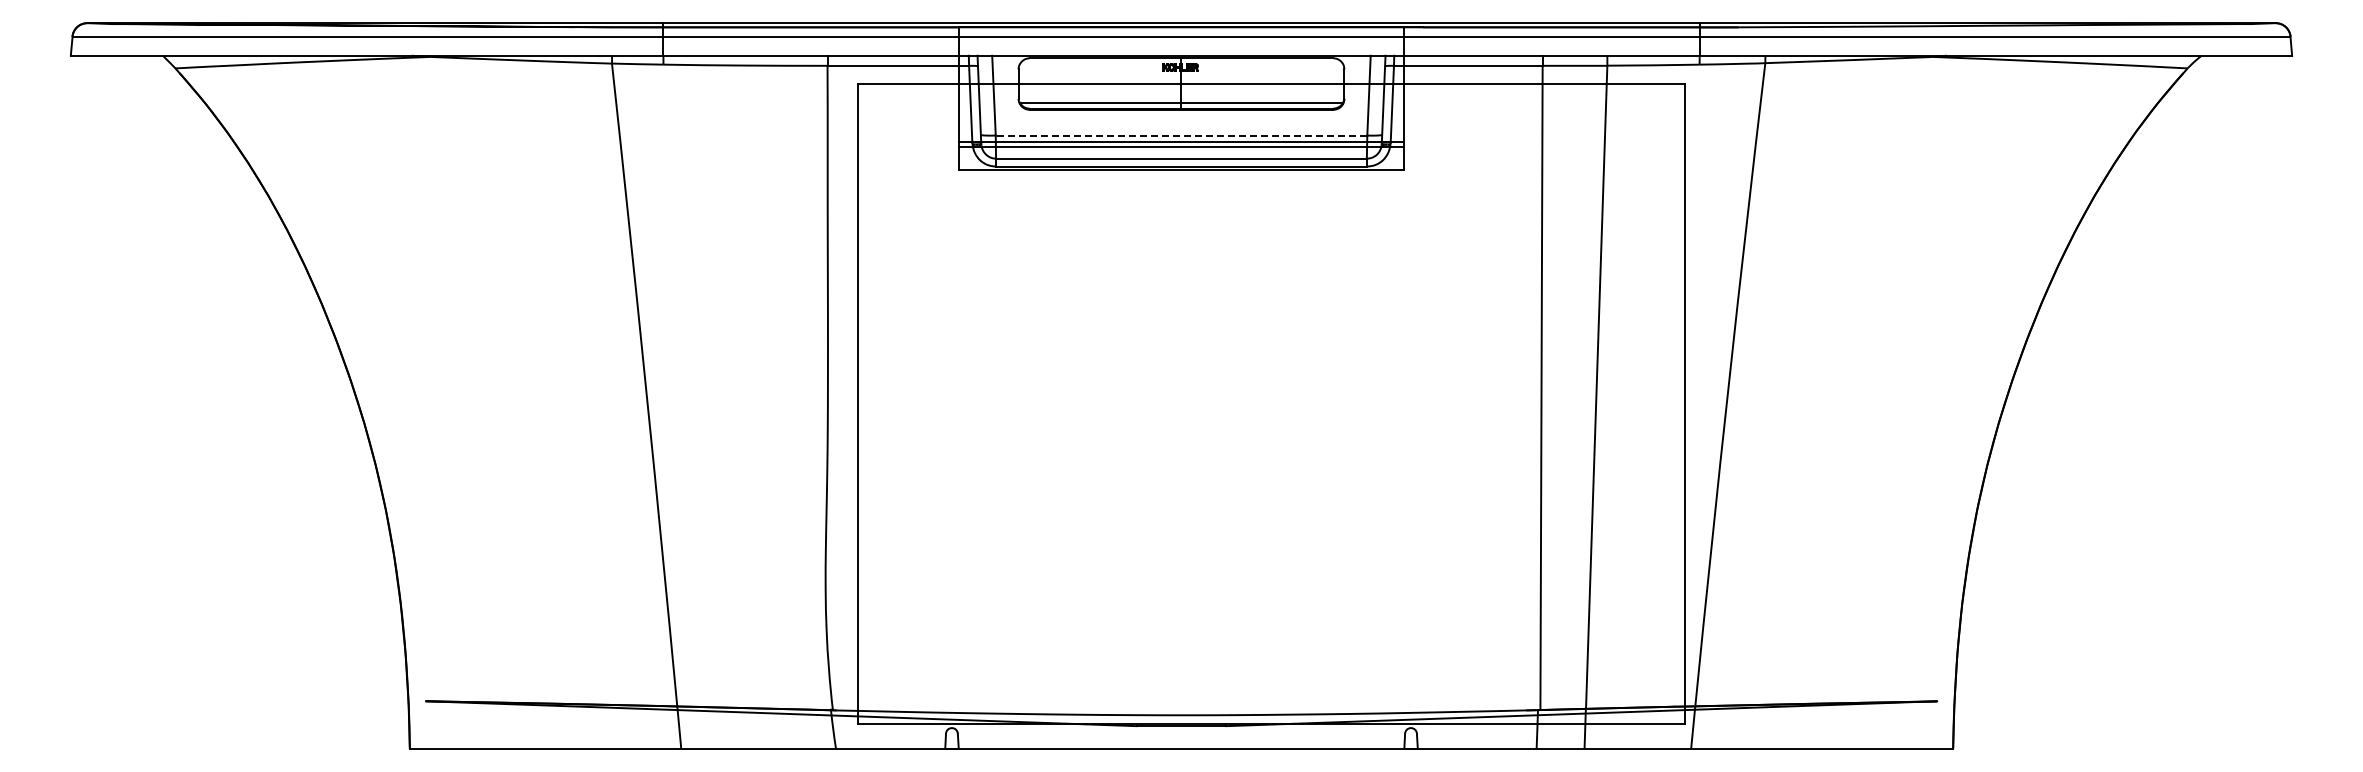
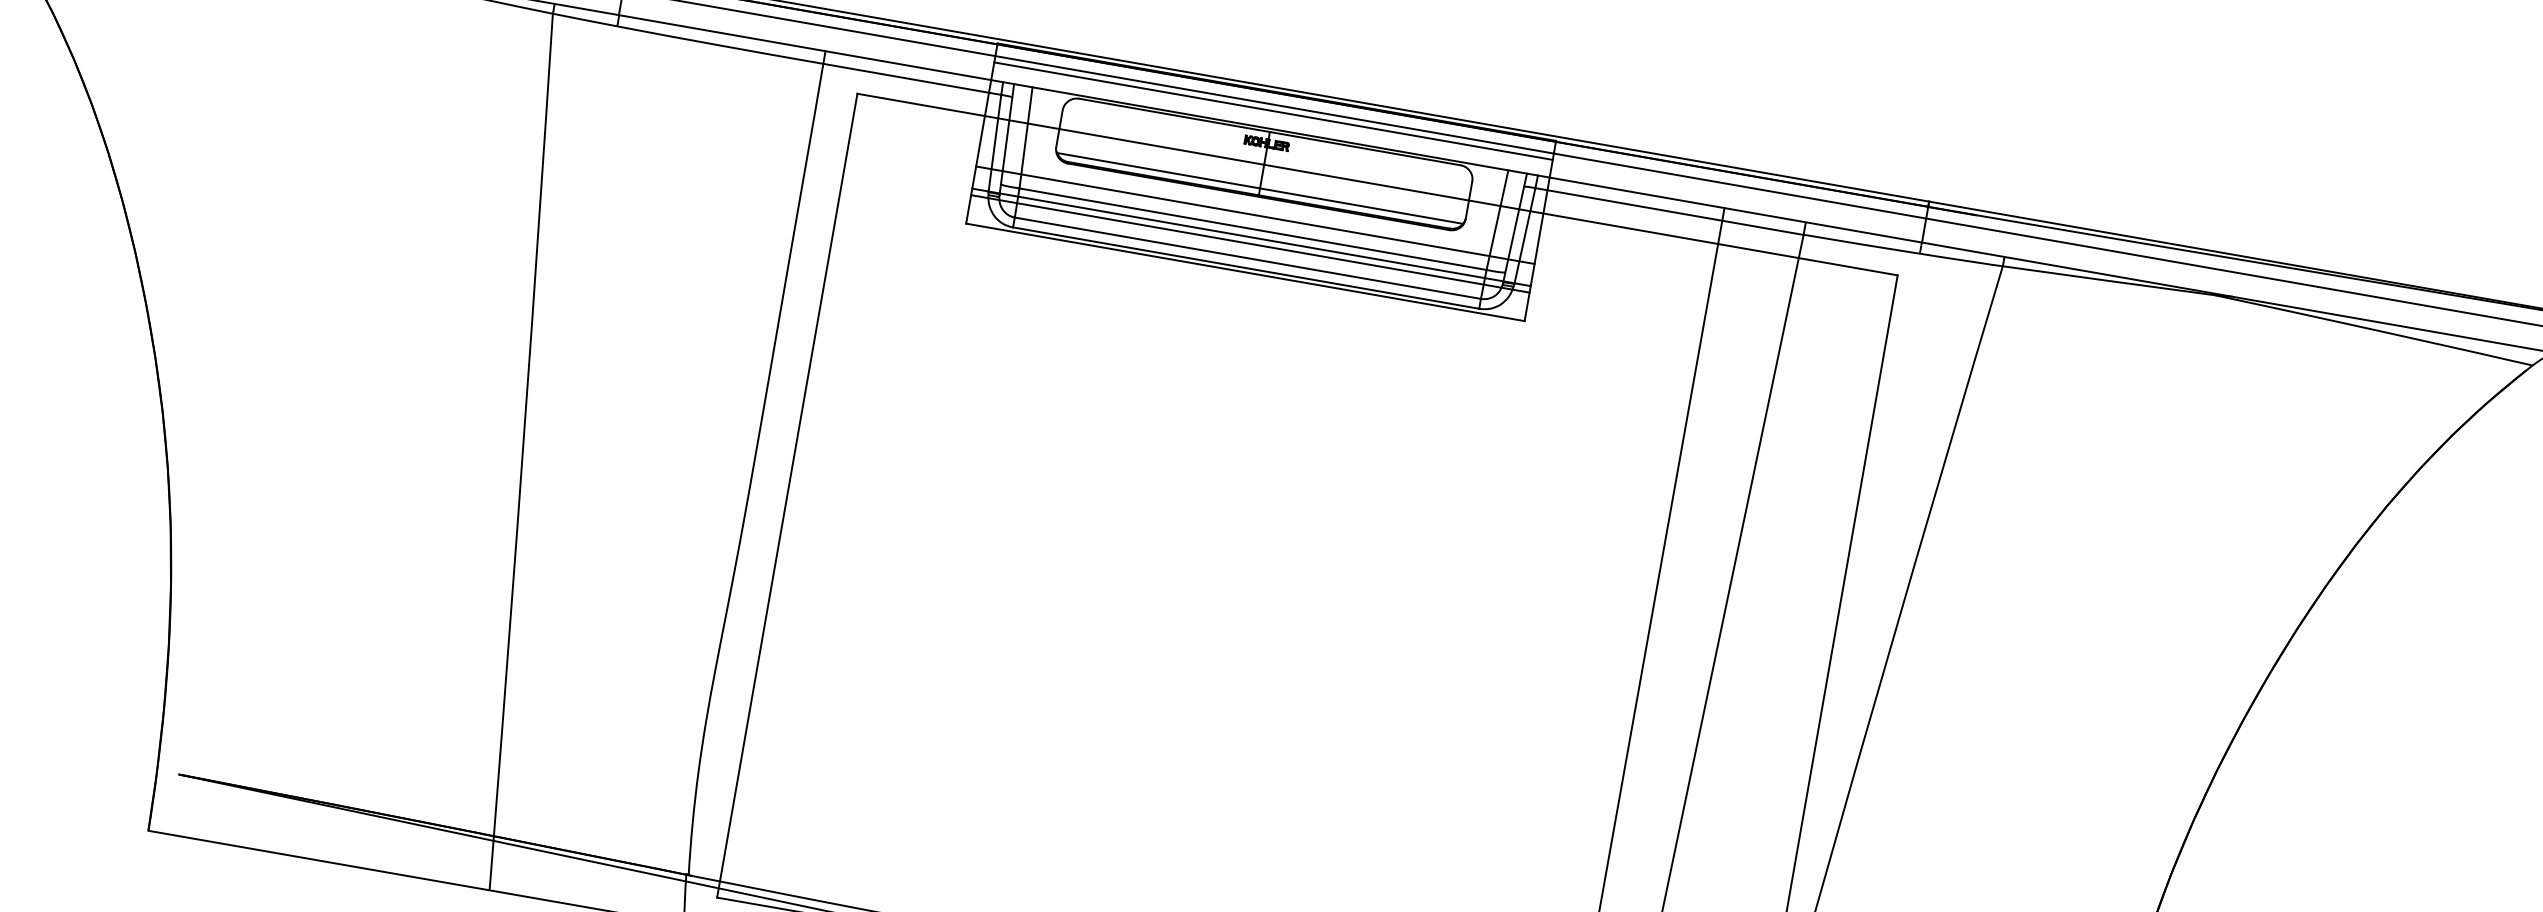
line: (1181, 41) -> (1273, 110), added
line: (1181, 124) -> (1255, 215), added
line: (1181, 135) -> (1253, 229), dashed -> solid

